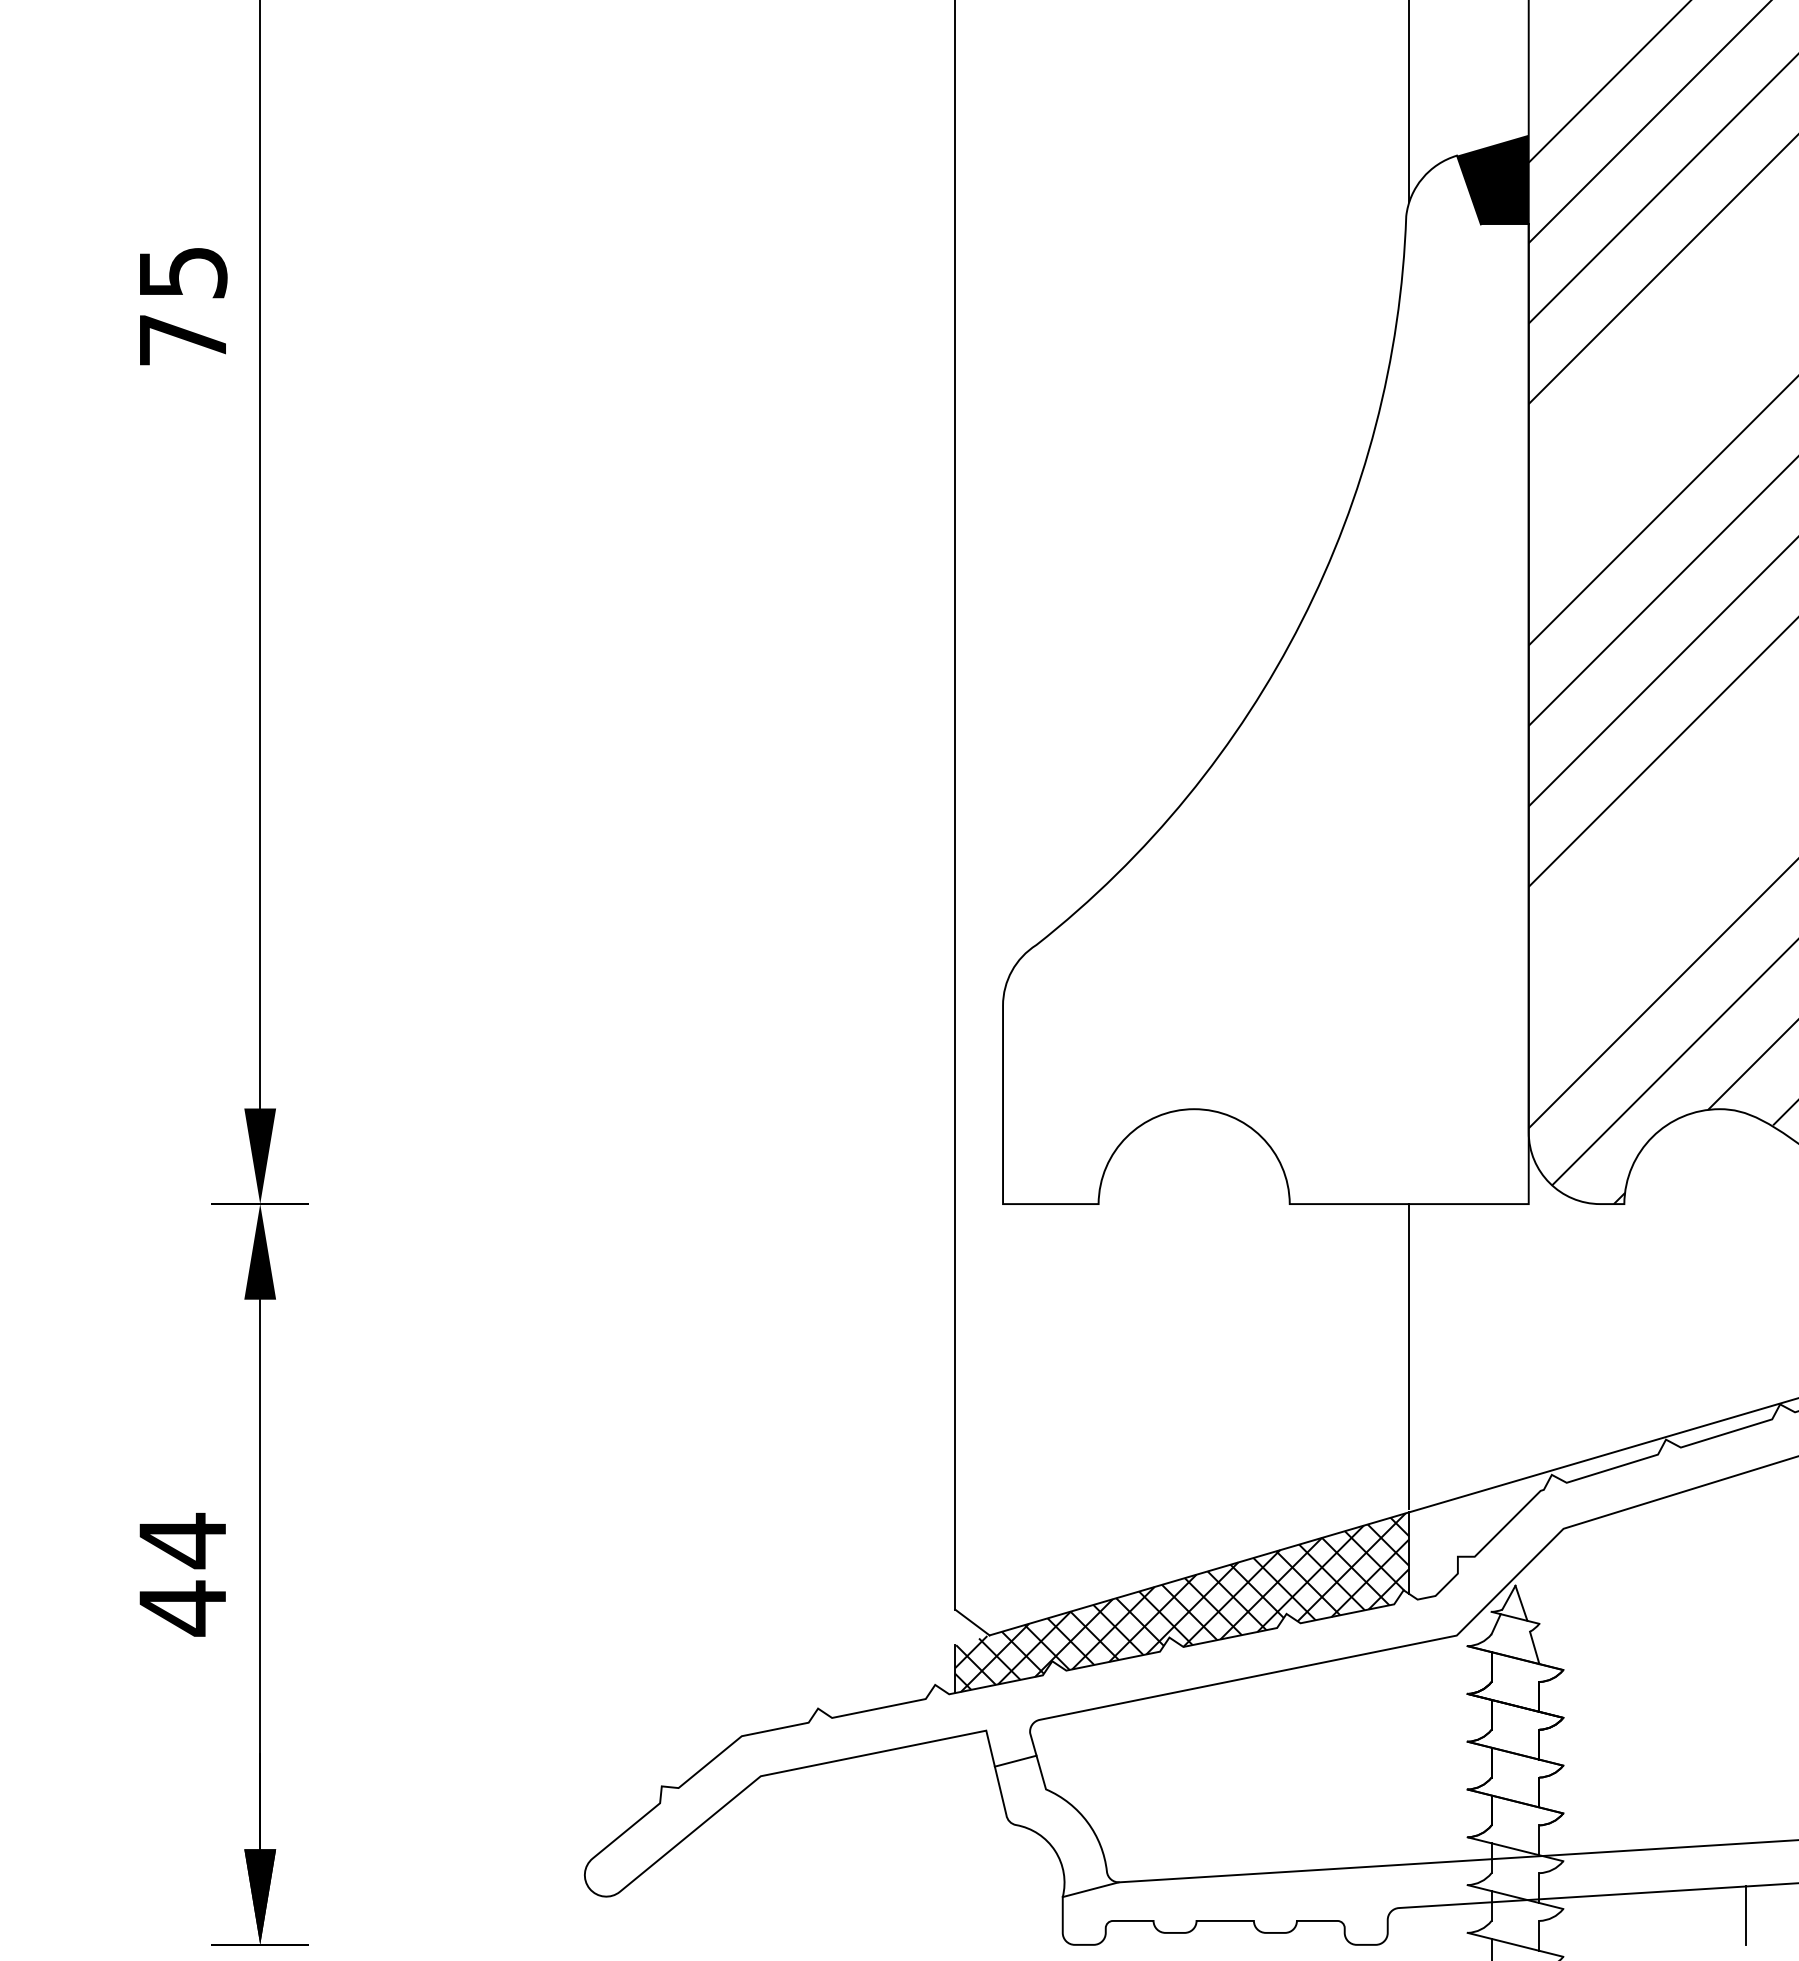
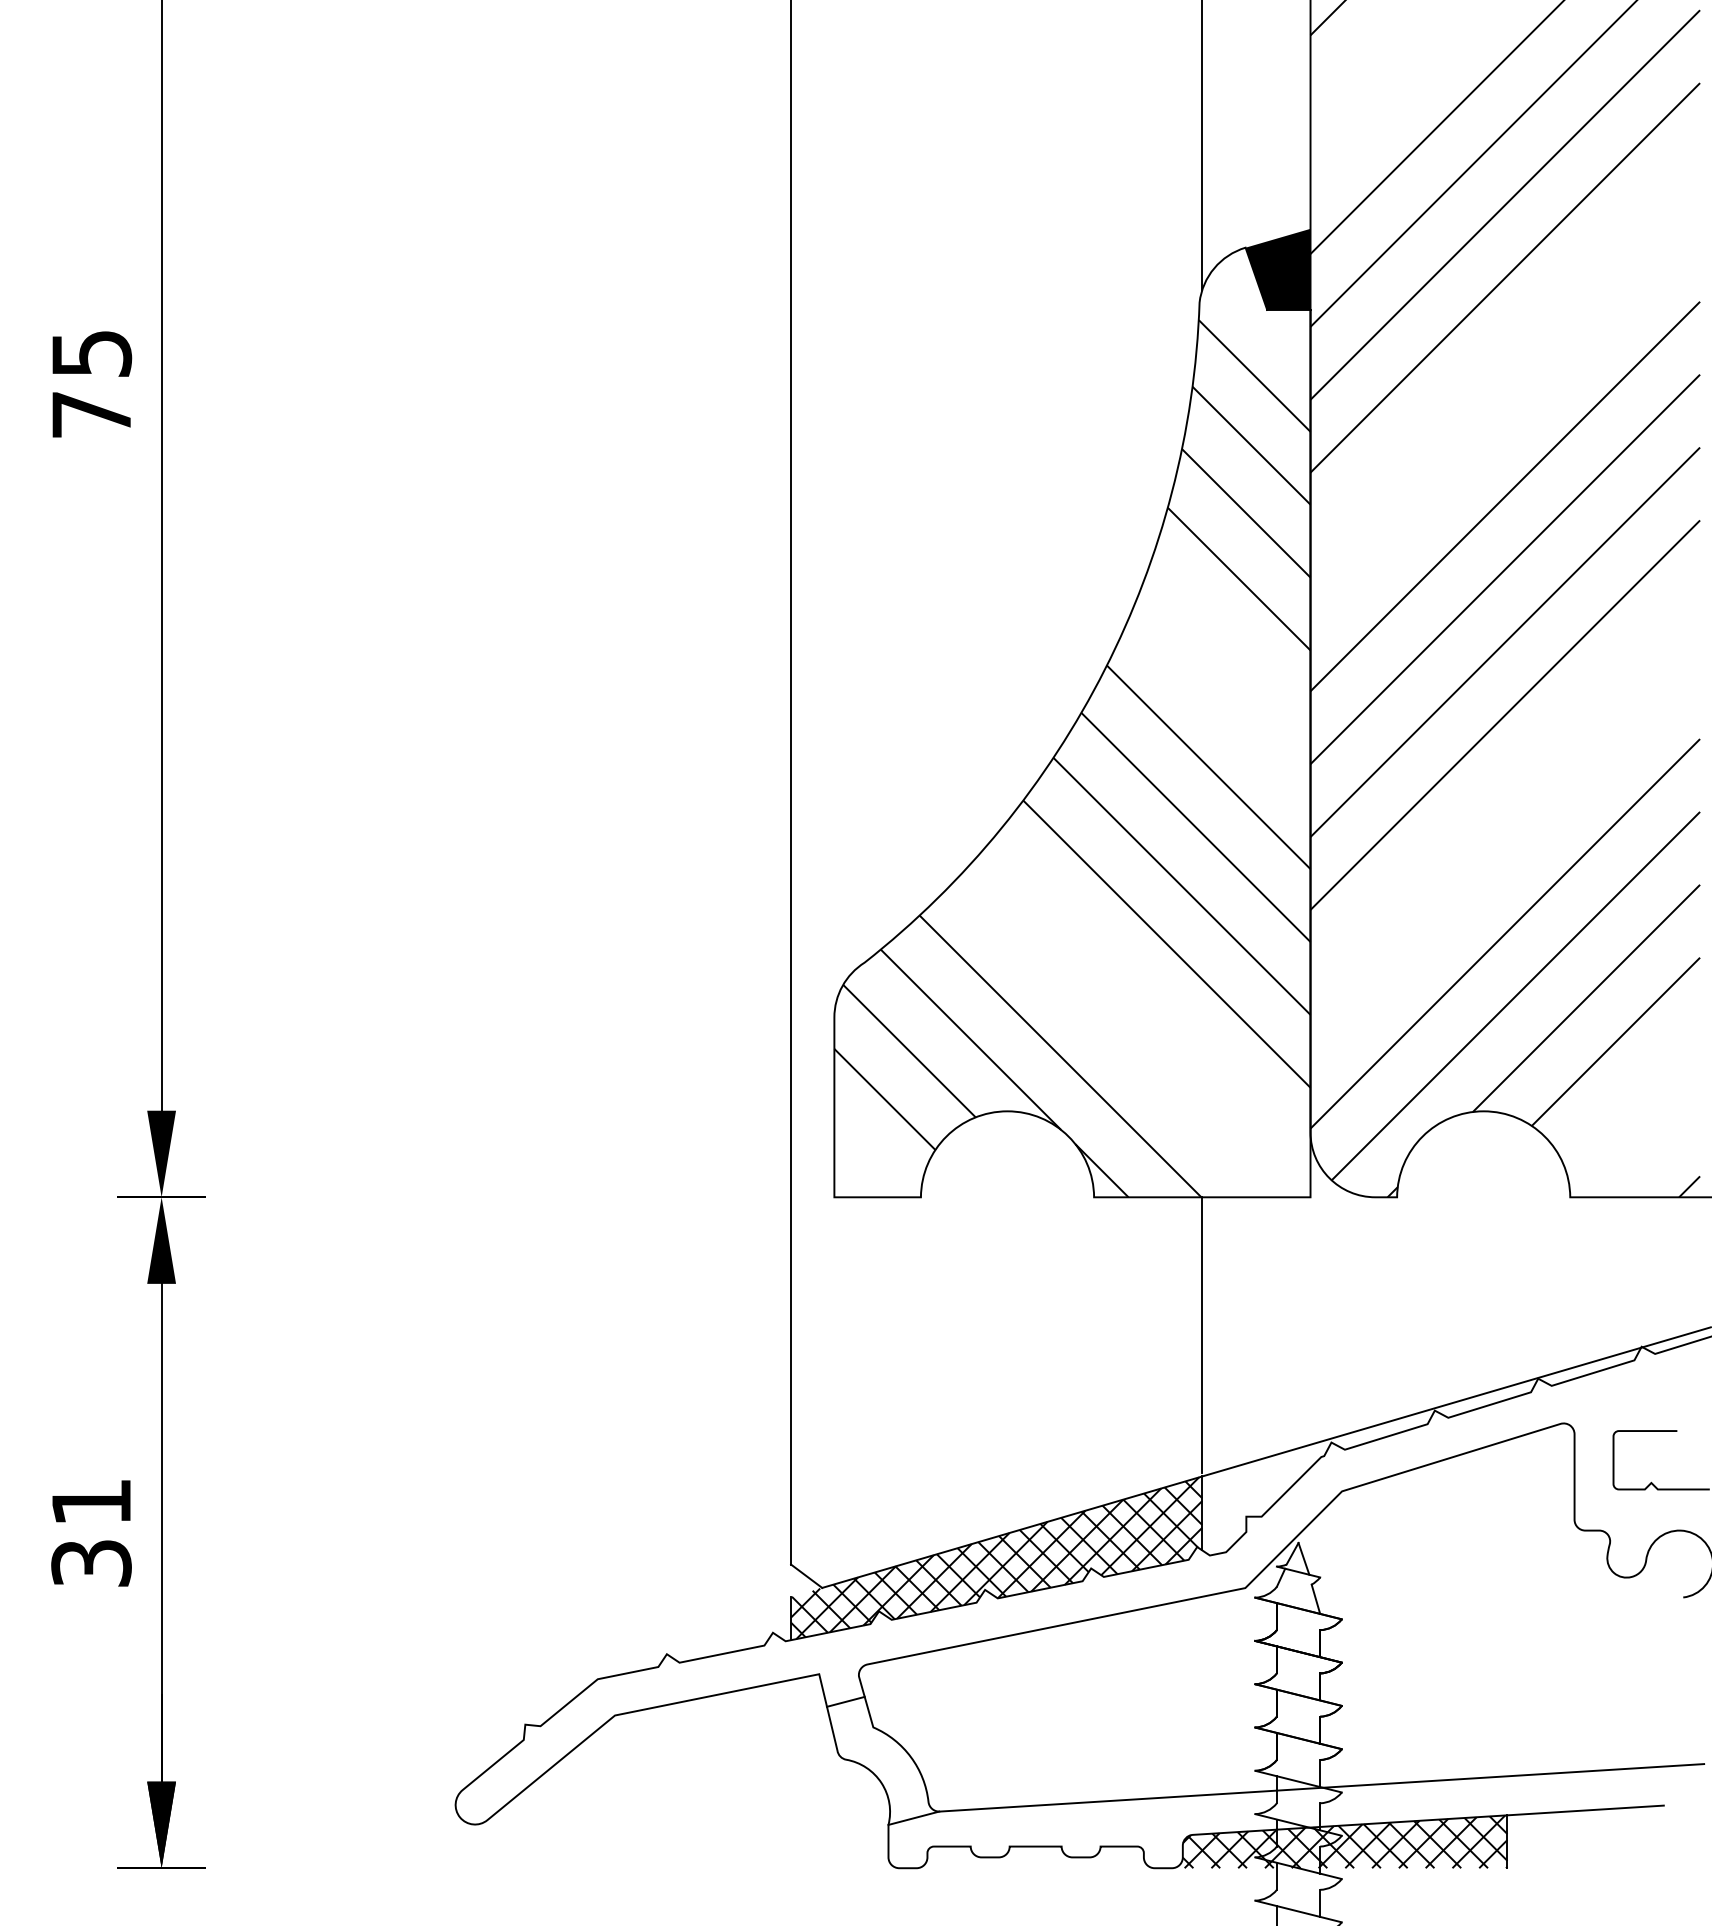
hatch: (1265, 719) -> (1072, 758), added
text: (182, 1575) -> (91, 1533), 44 -> 31
hatch: (1566, 1915) -> (1344, 1841), added

